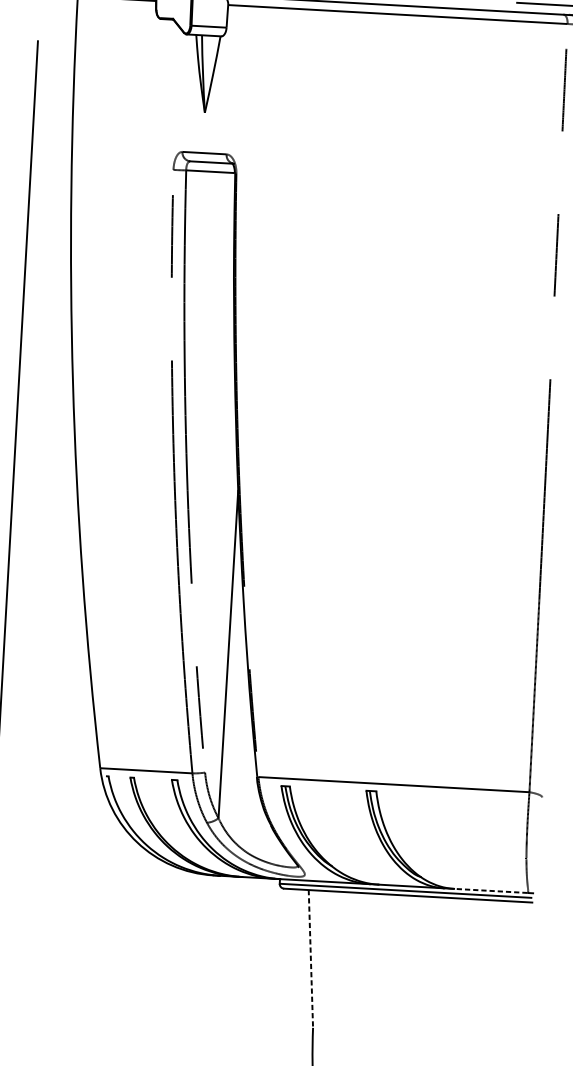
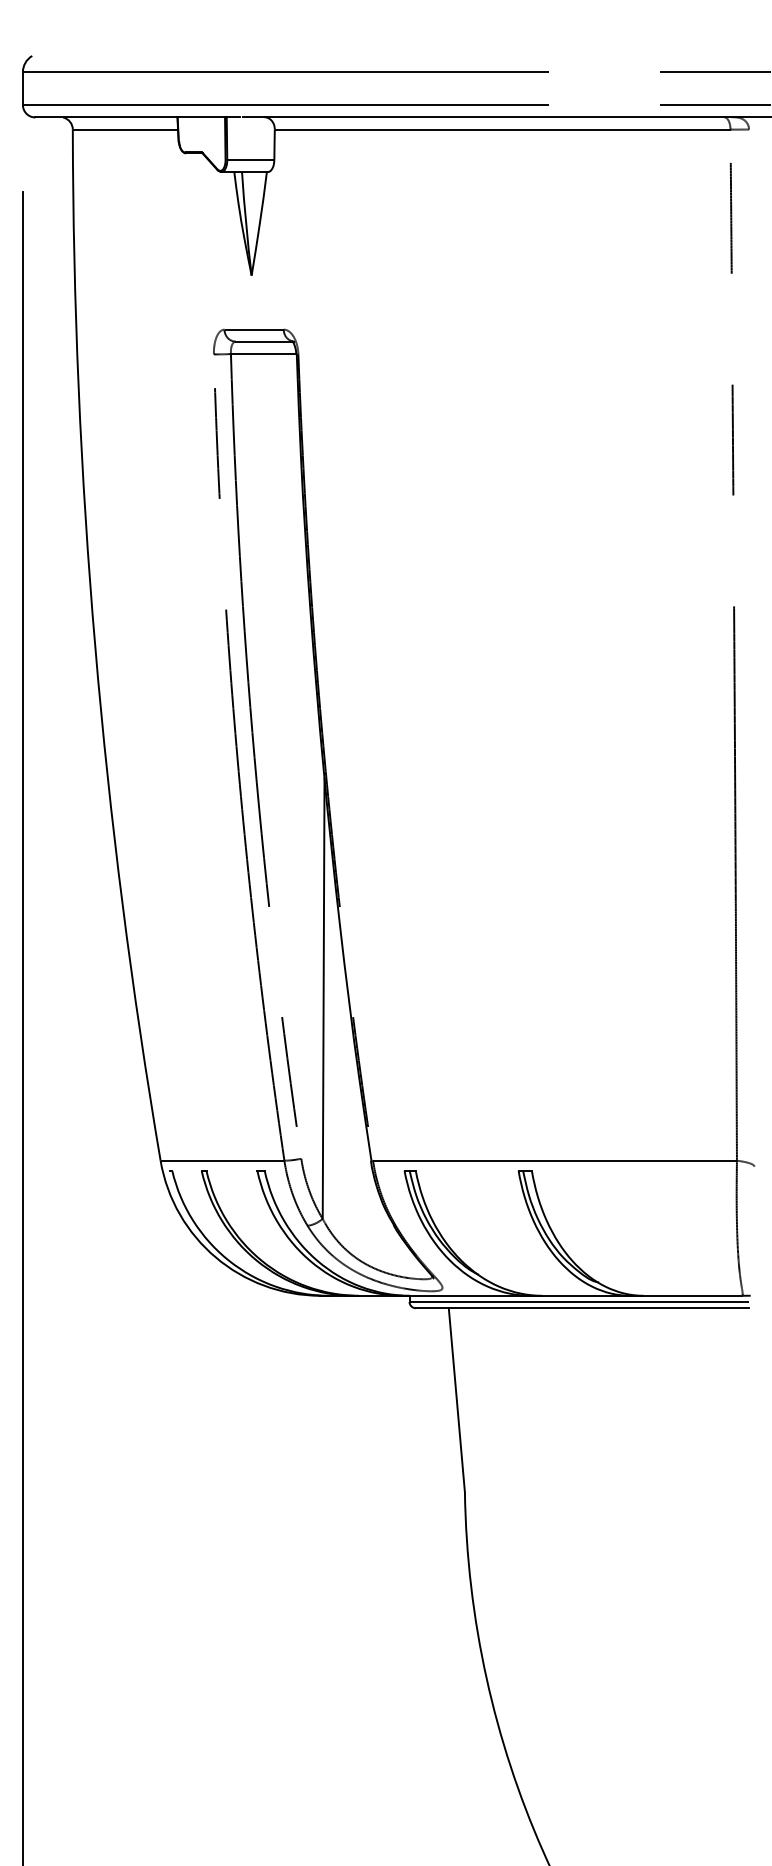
line: (490, 890) -> (692, 1295), dashed -> solid
line: (310, 959) -> (456, 1400), dashed -> solid

